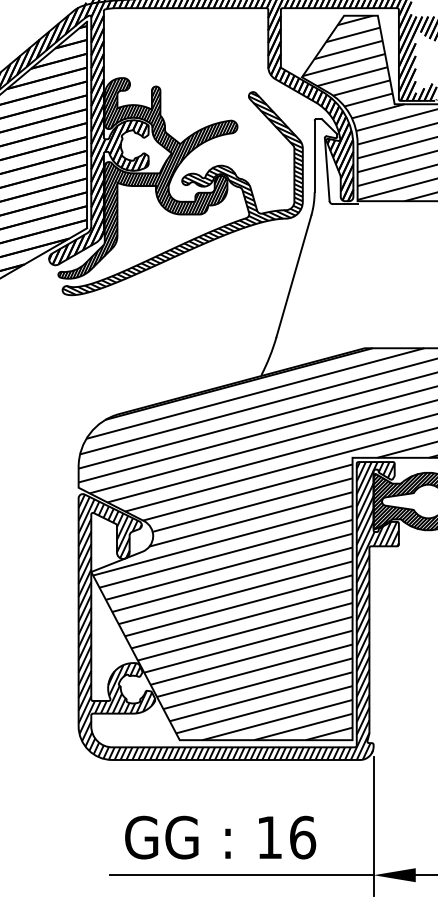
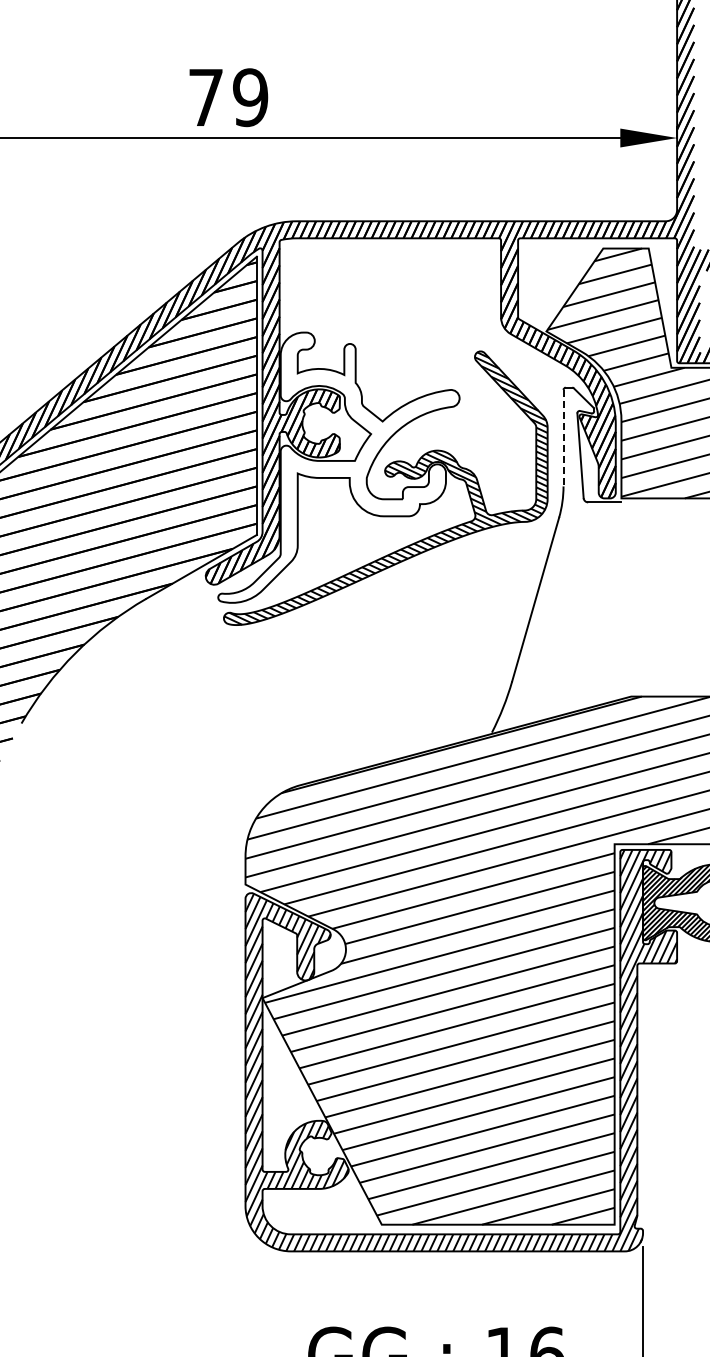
line: (314, 156) -> (563, 438), solid -> dashed
hatch: (147, 178) -> (338, 467), removed

